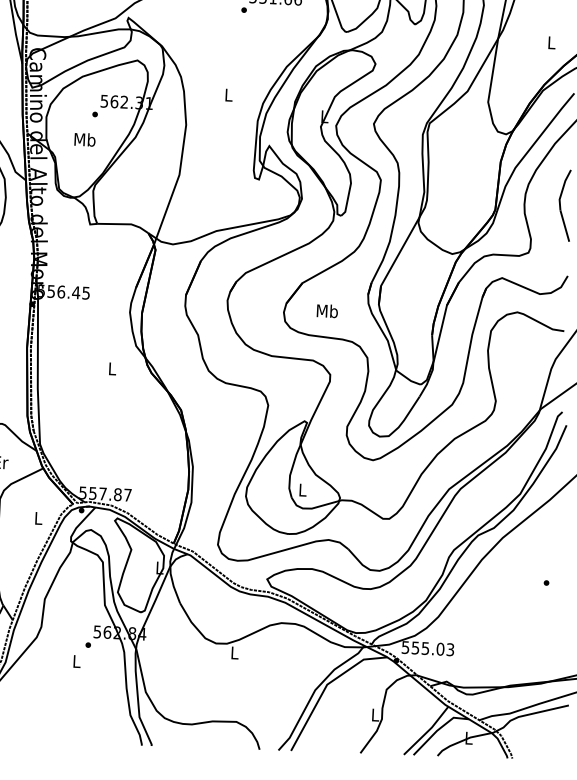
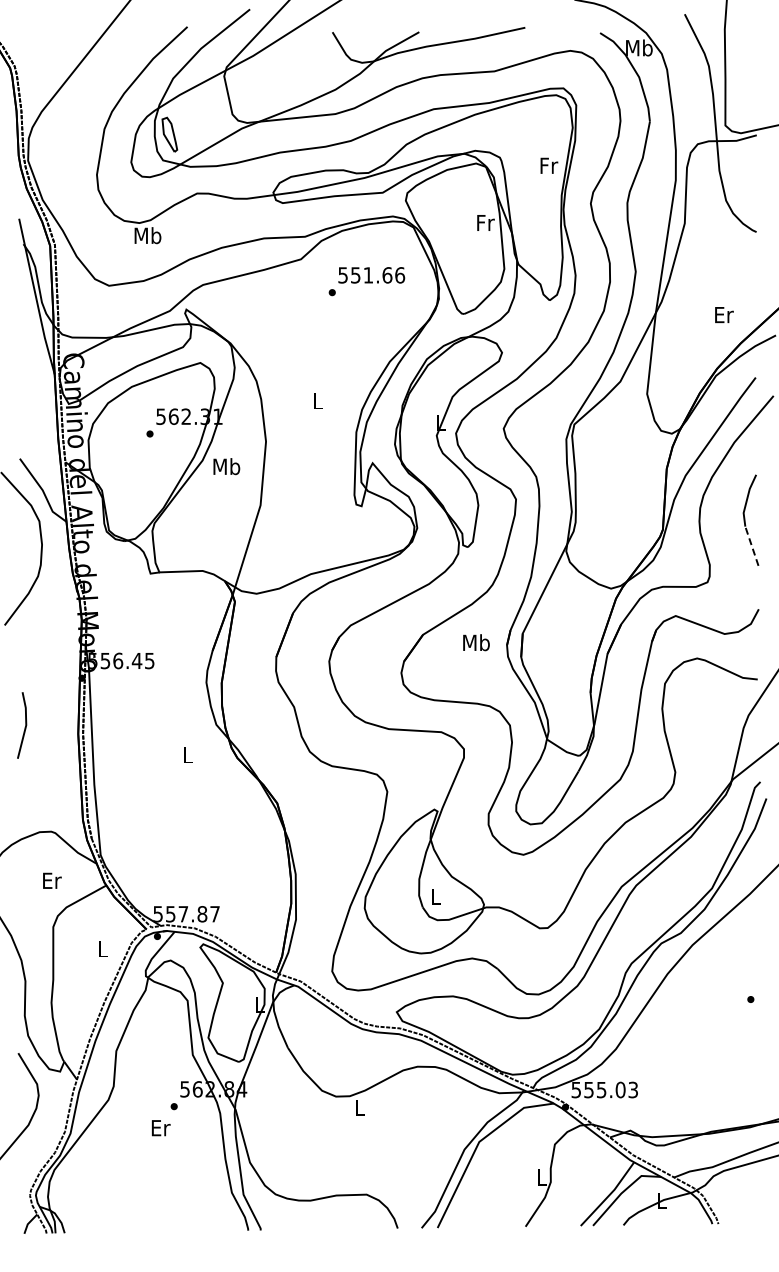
text: (552, 43) -> (724, 315), L -> Er
text: (84, 139) -> (226, 466), moved
line: (564, 226) -> (751, 546), solid -> dashed
text: (327, 310) -> (476, 642), moved
text: (76, 661) -> (160, 1128), L -> Er

